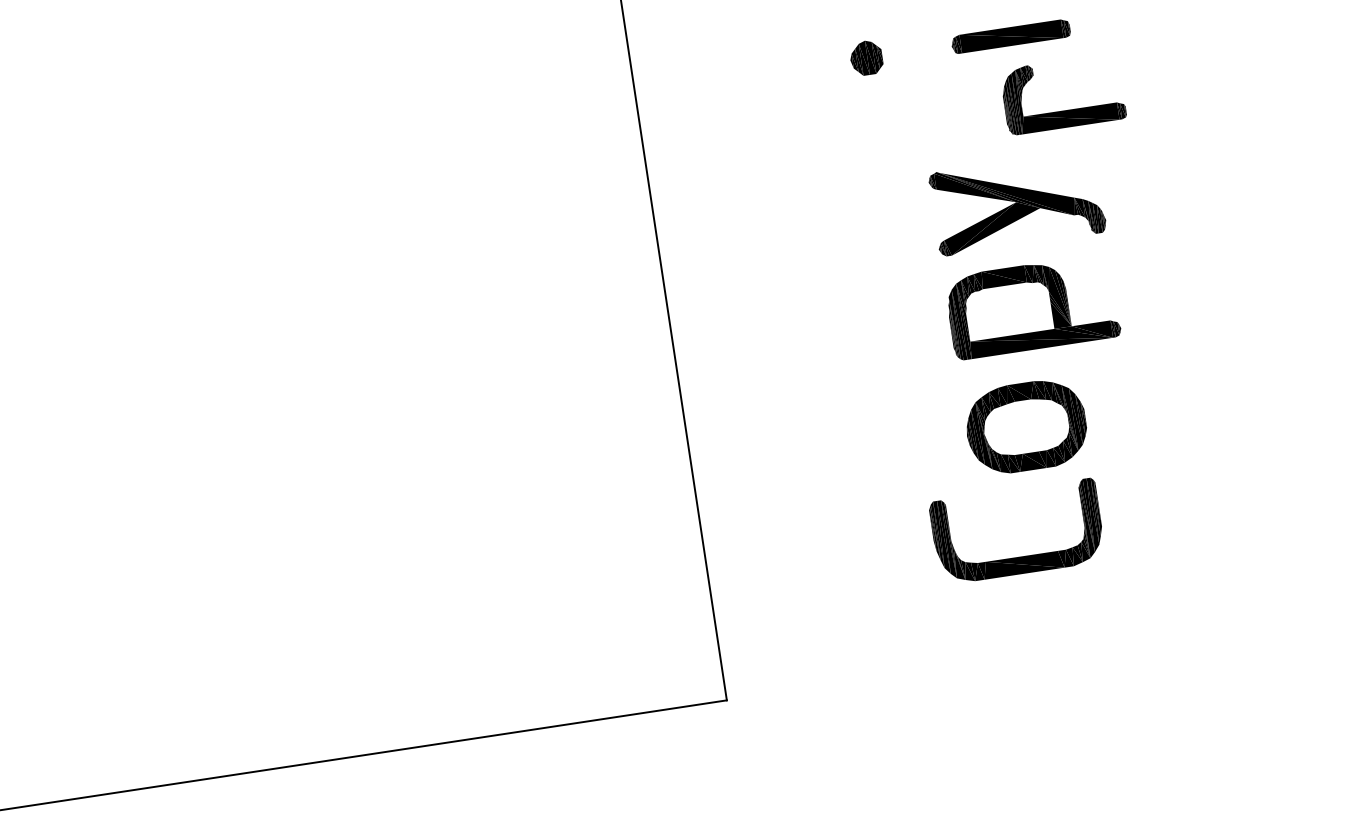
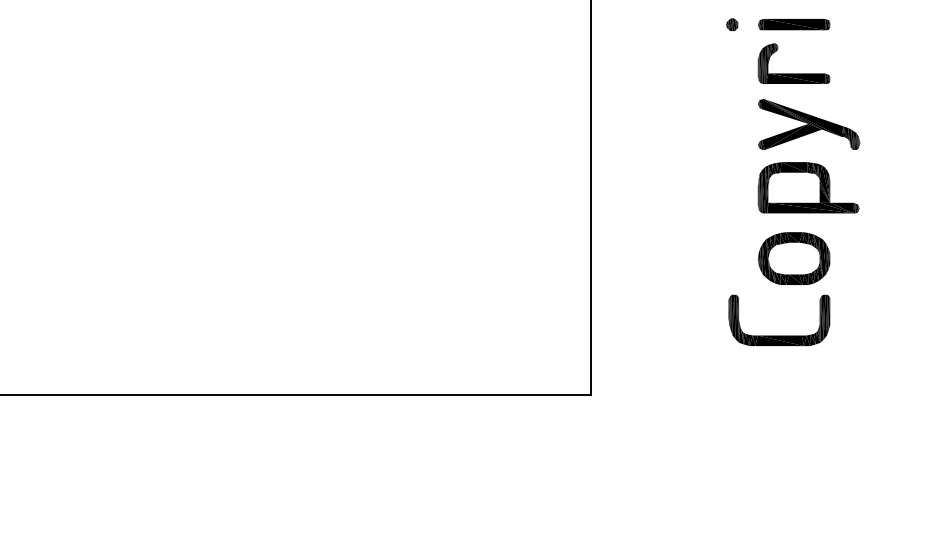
part: (1011, 36) -> (794, 24), moved
part: (867, 58) -> (732, 24), size x0.62
part: (1064, 110) -> (793, 73), moved

